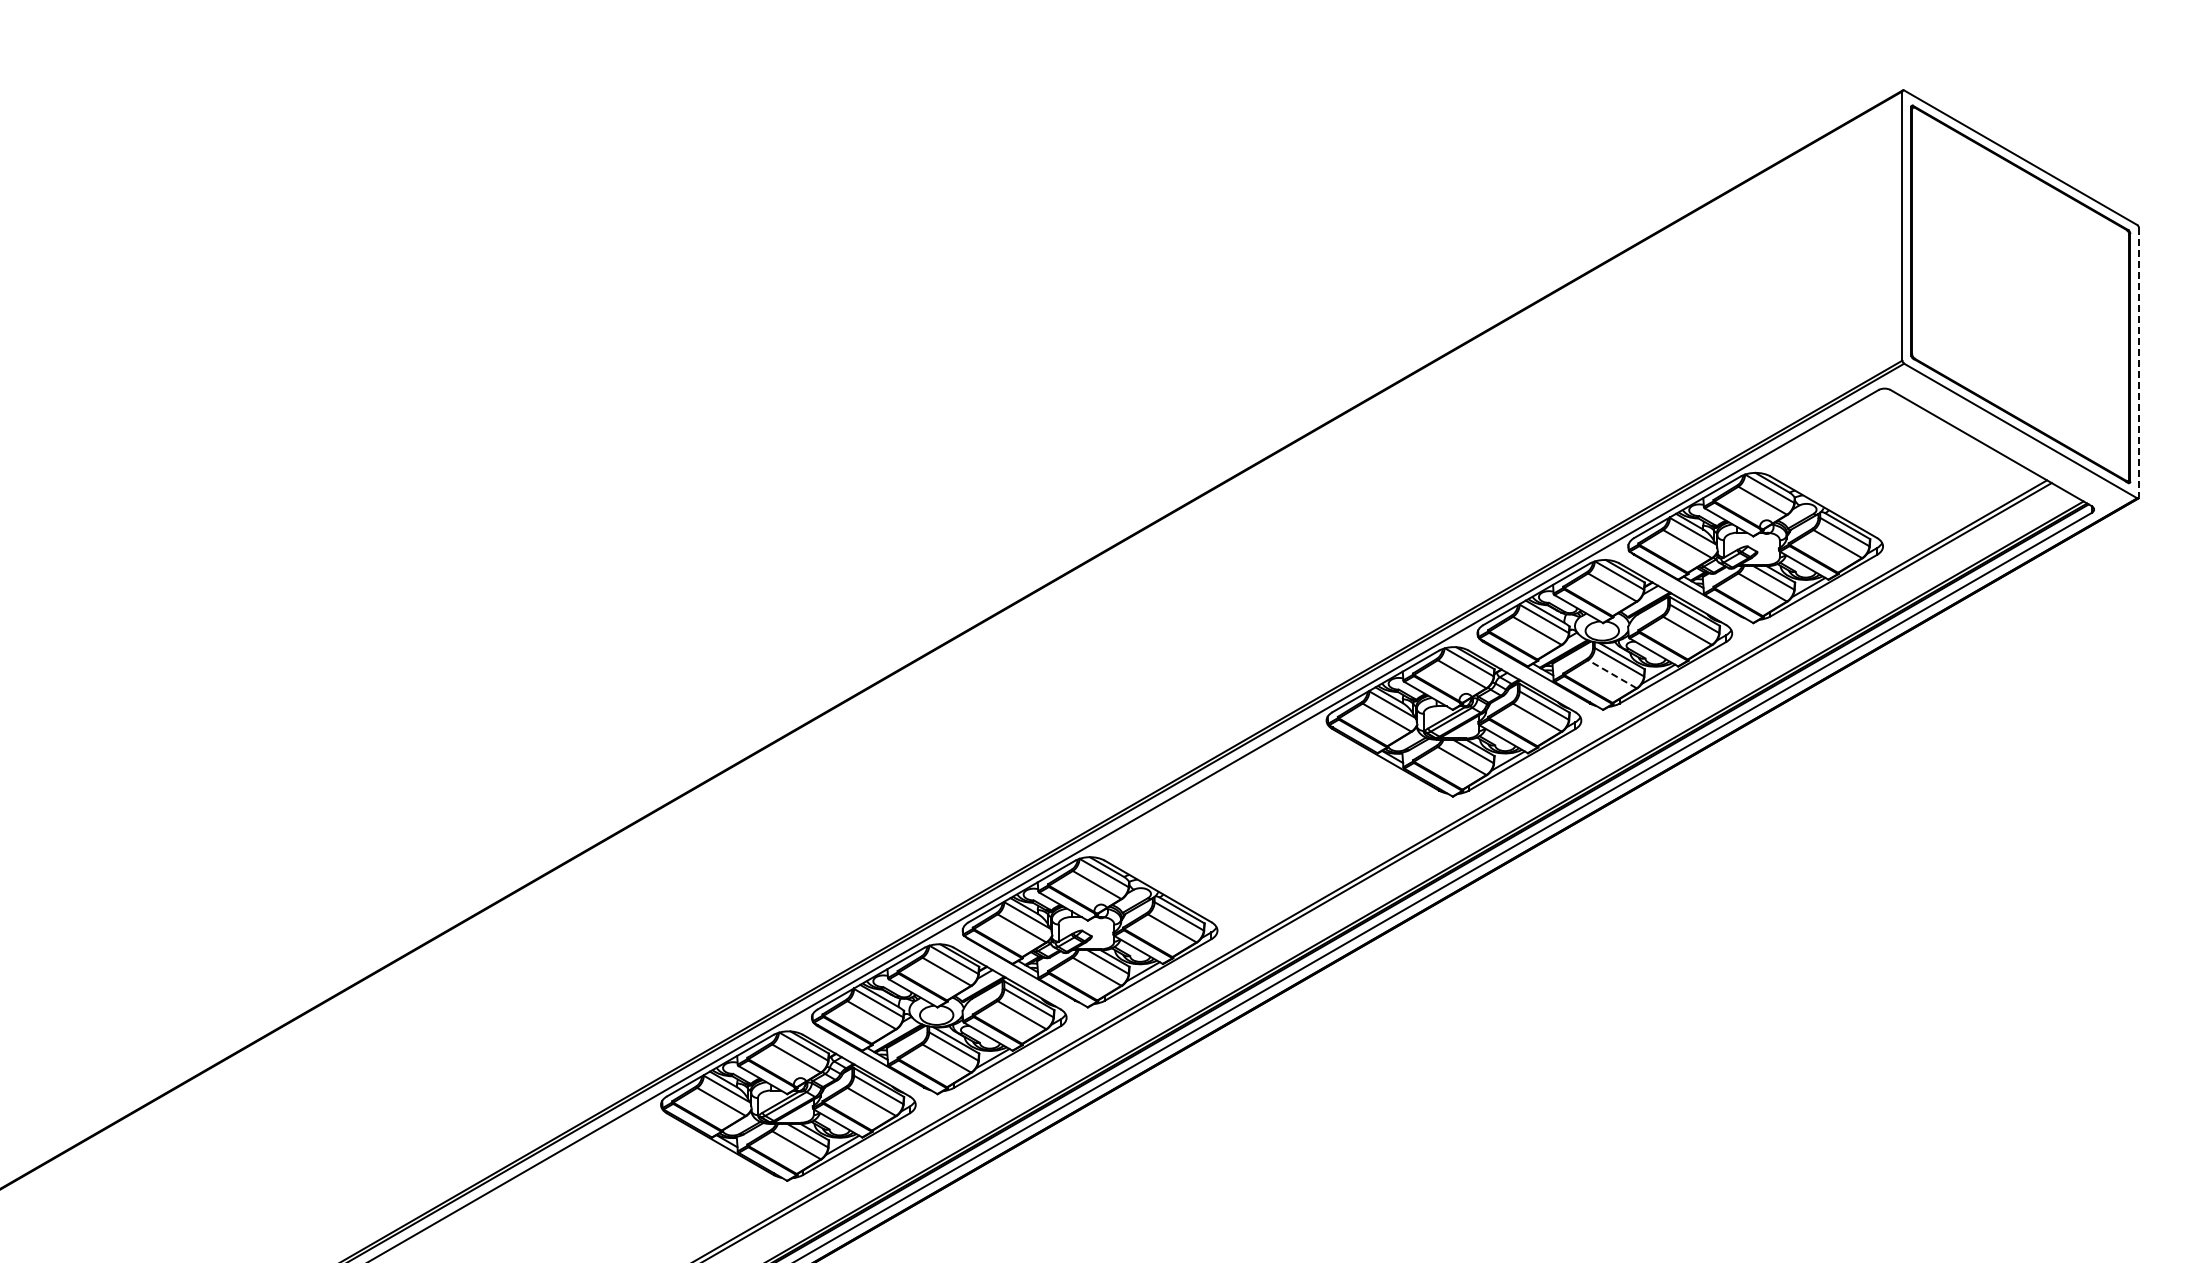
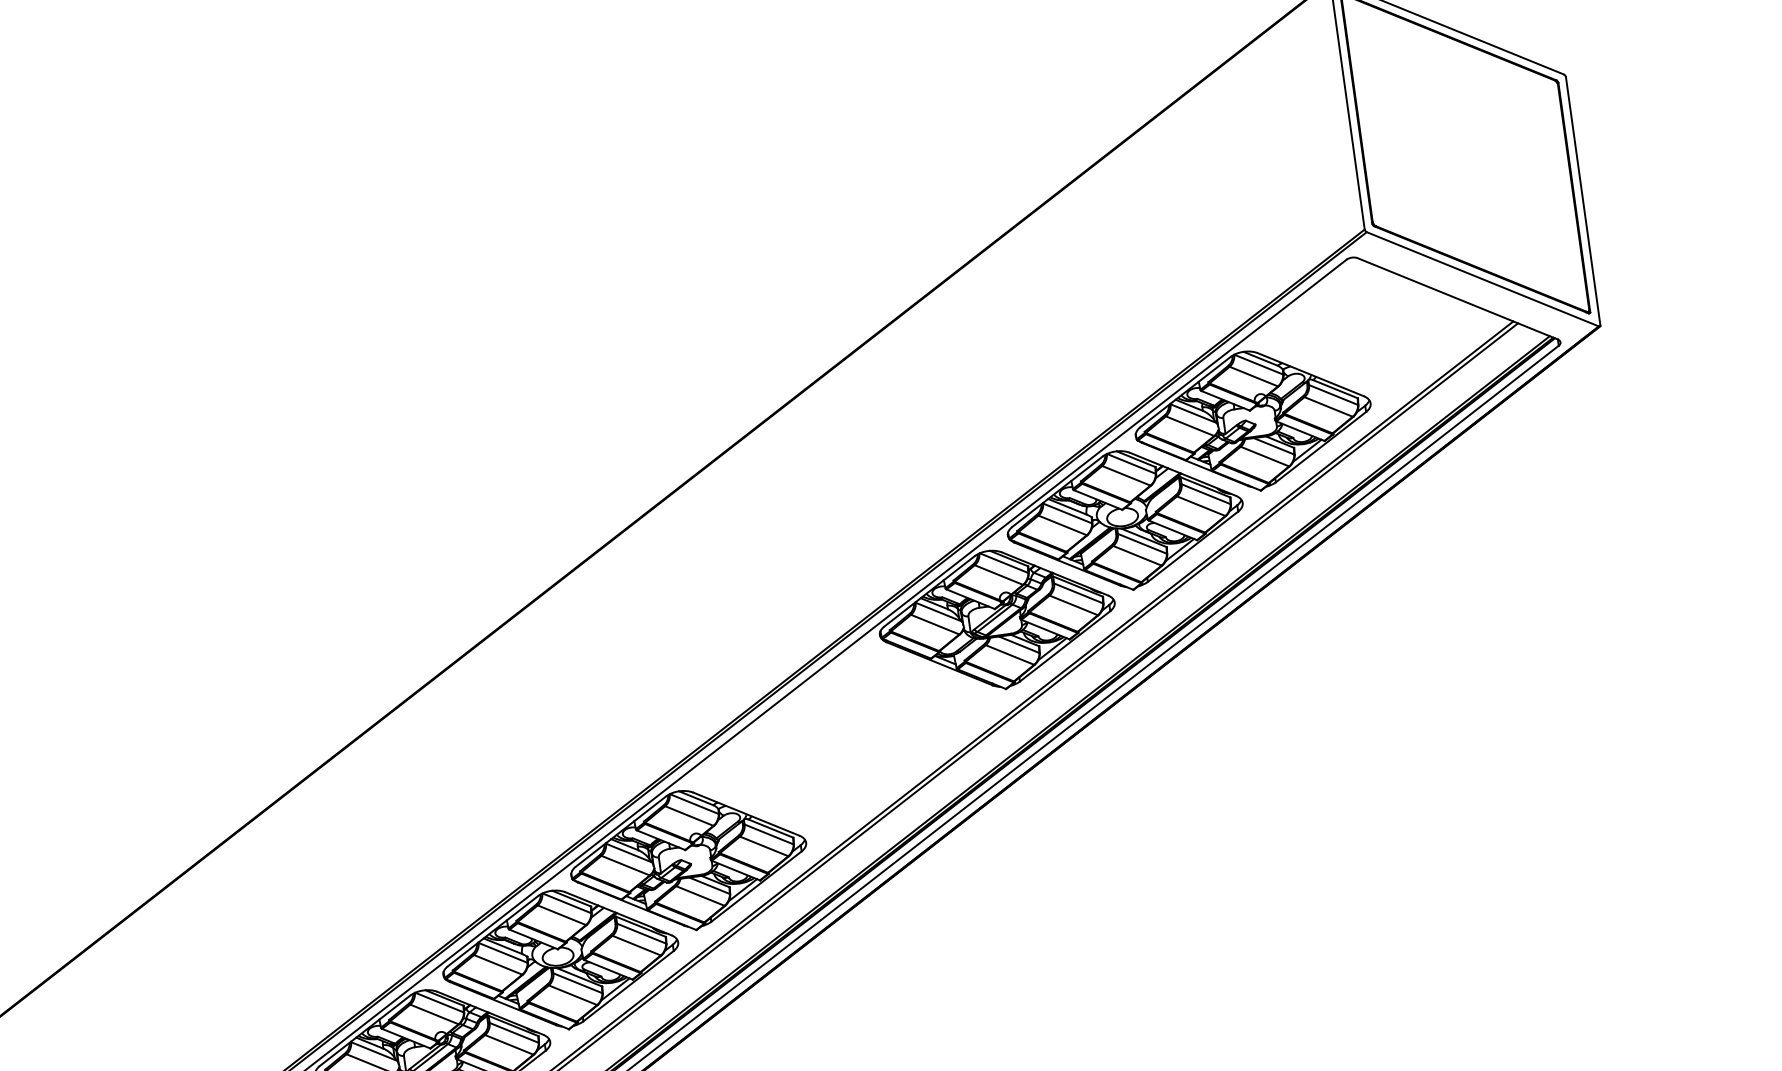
line: (2139, 362) -> (1583, 200), dashed -> solid
line: (1611, 674) -> (1136, 556), dashed -> solid

